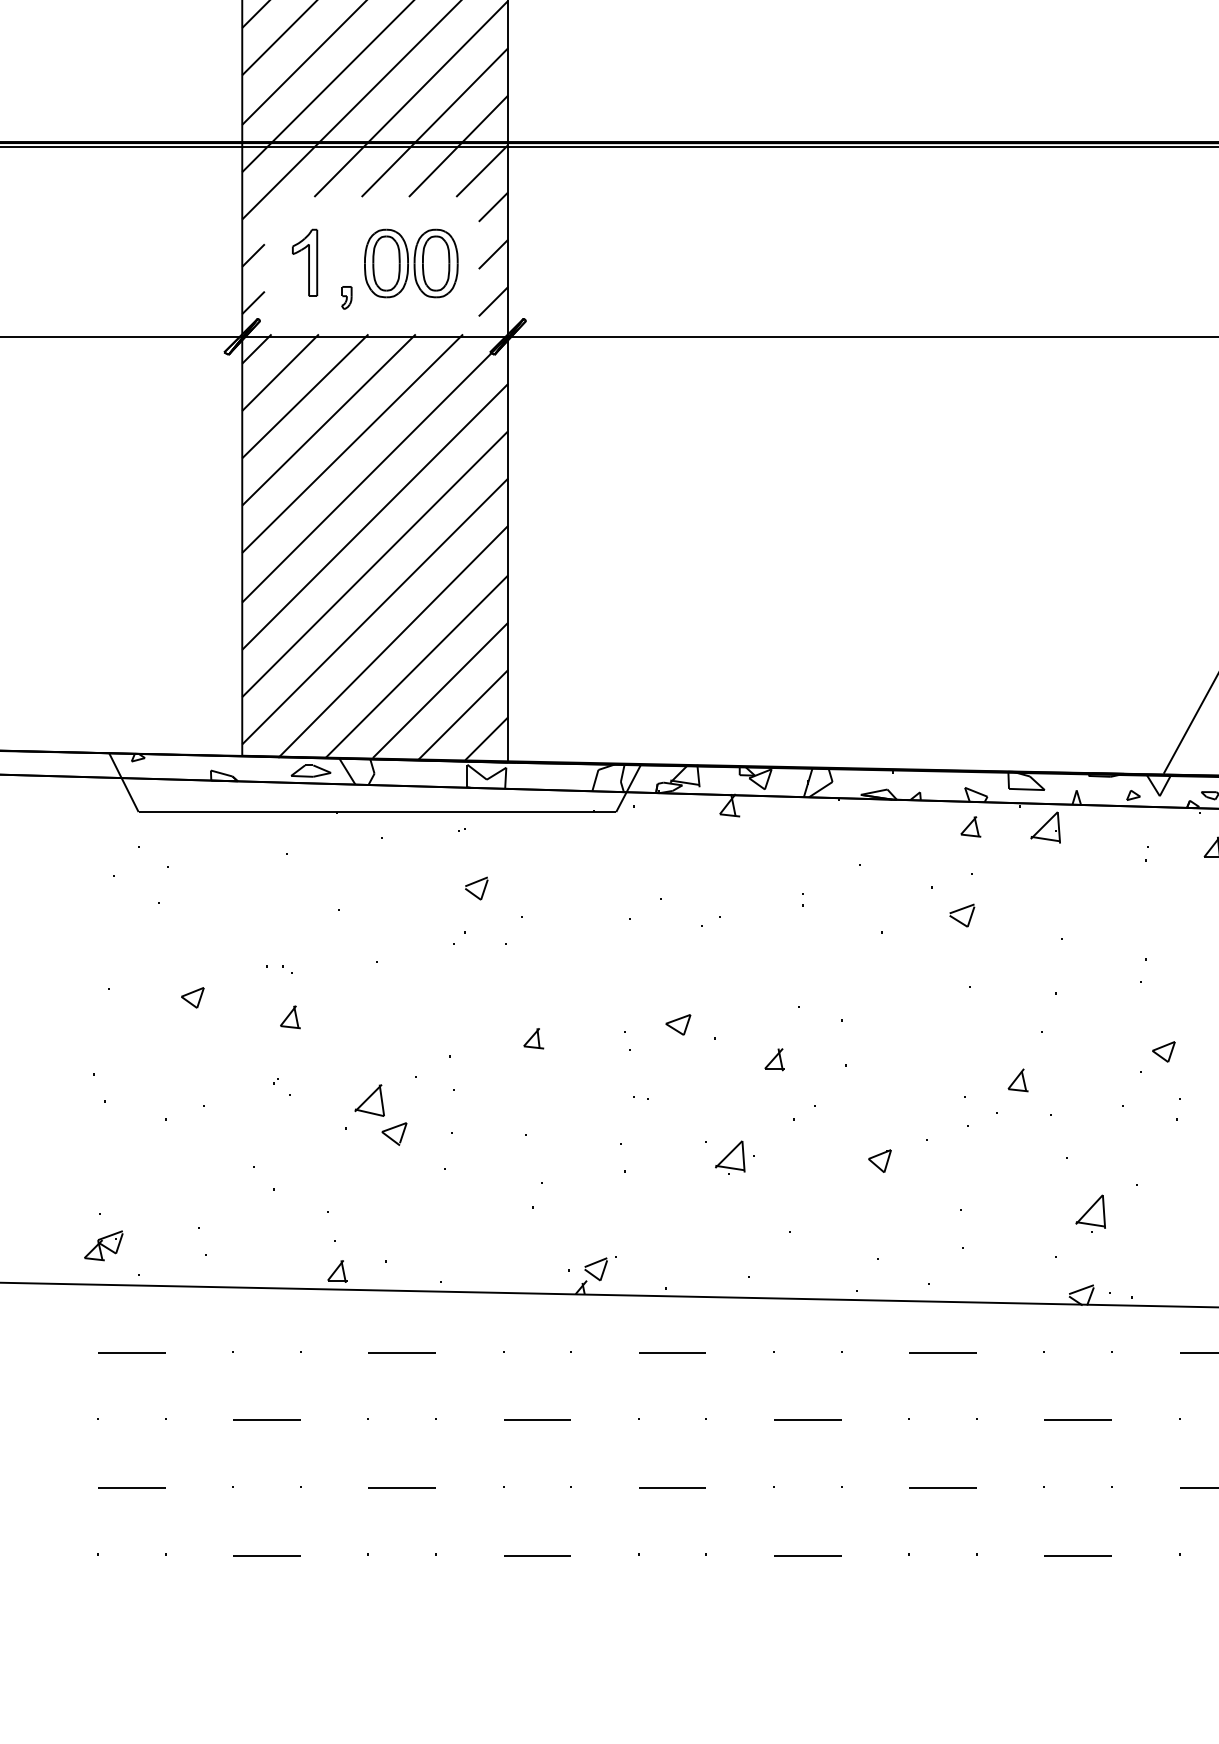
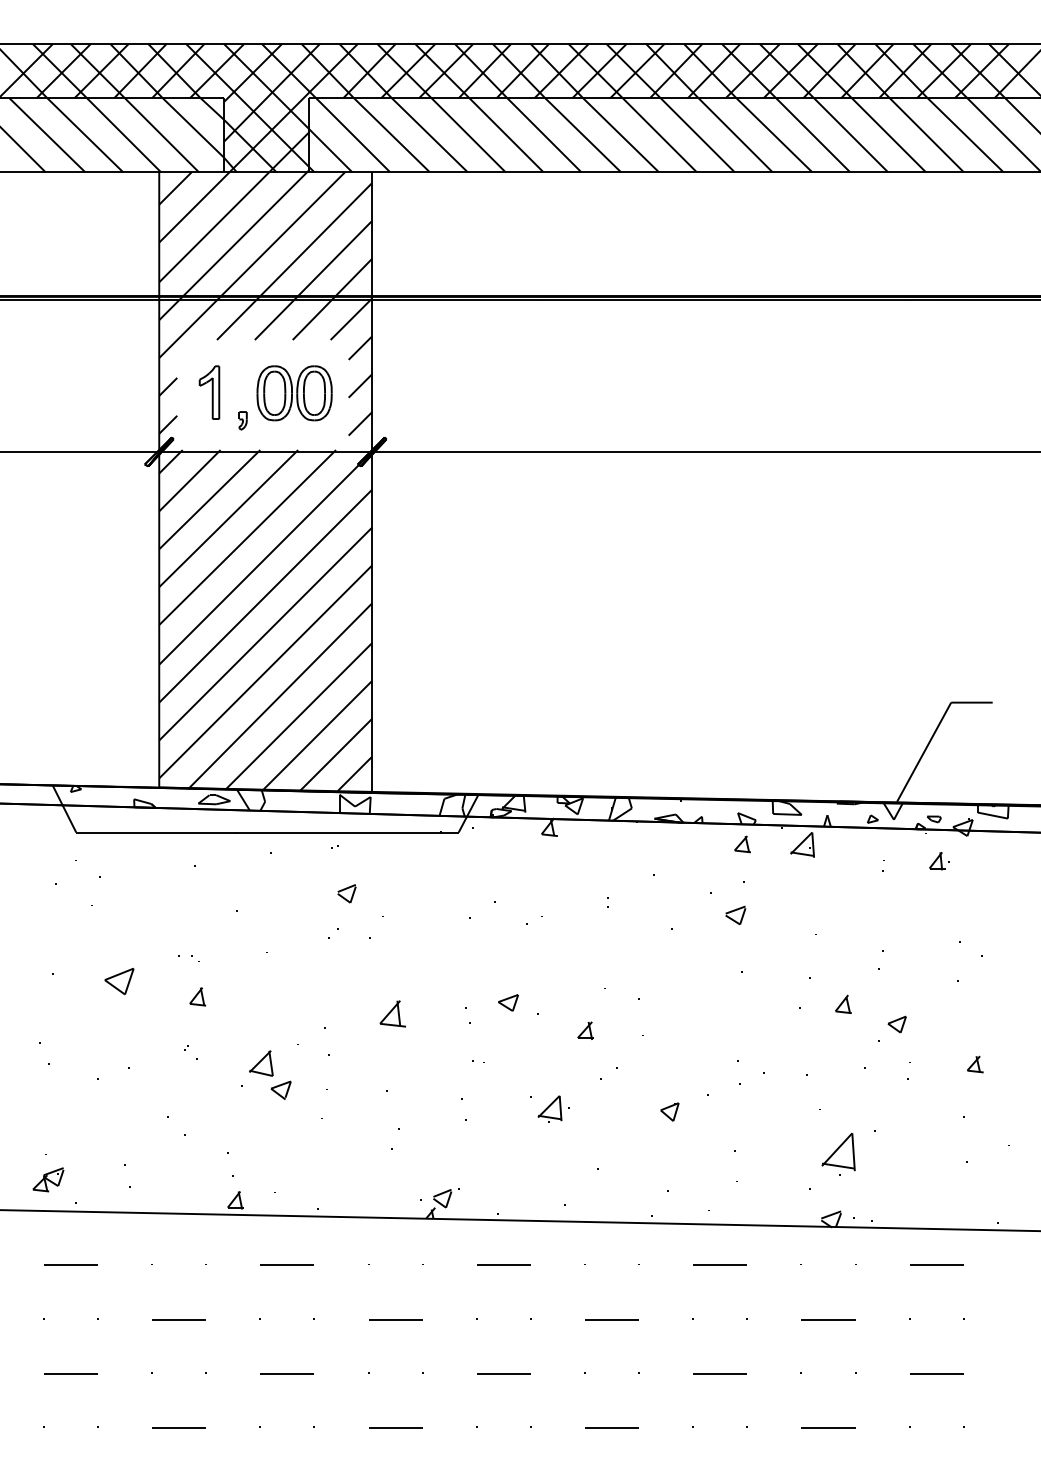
part: (192, 996) -> (119, 980), size x1.6
part: (533, 1038) -> (392, 1013), size x1.6
part: (1018, 1079) -> (843, 1003), moved
part: (1090, 1212) -> (838, 1153), size x1.4

